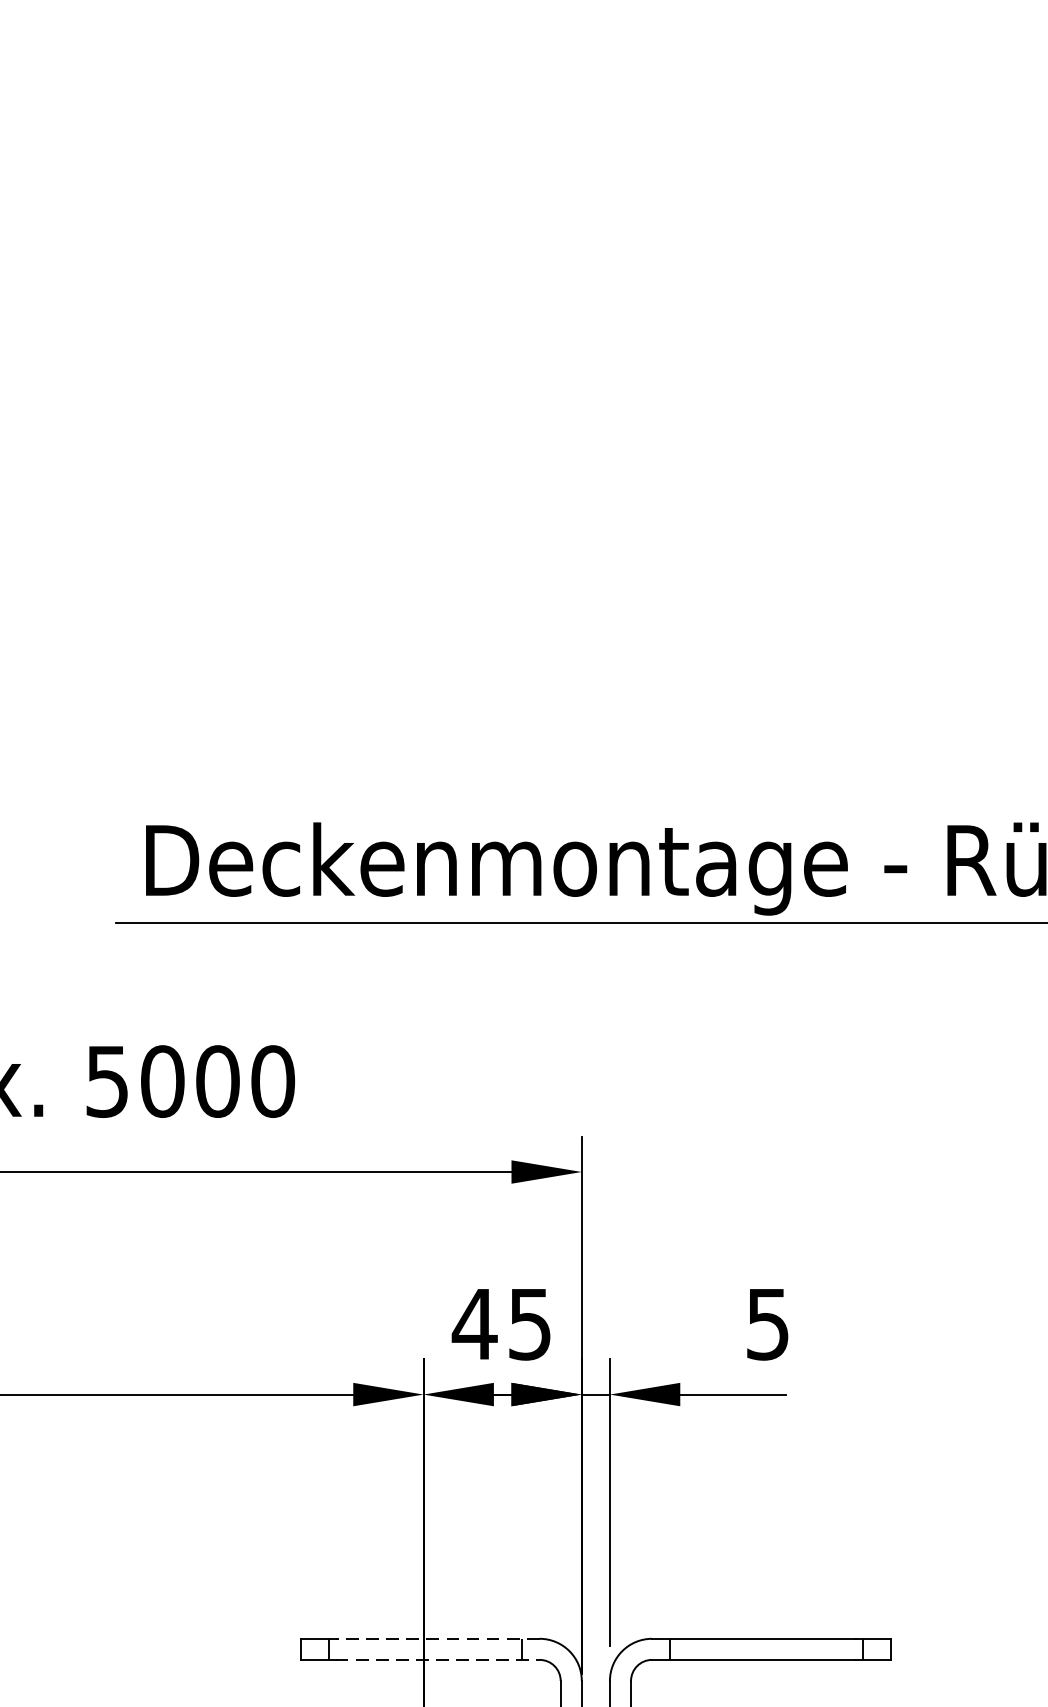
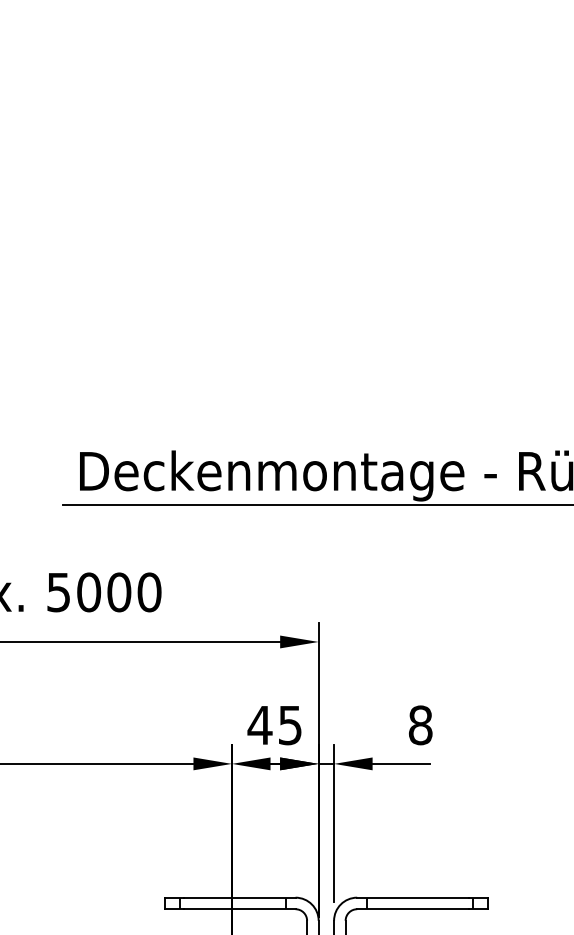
text: (767, 1324) -> (420, 725), 5 -> 8
line: (437, 1638) -> (239, 897), dashed -> solid
line: (437, 1660) -> (239, 909), dashed -> solid

